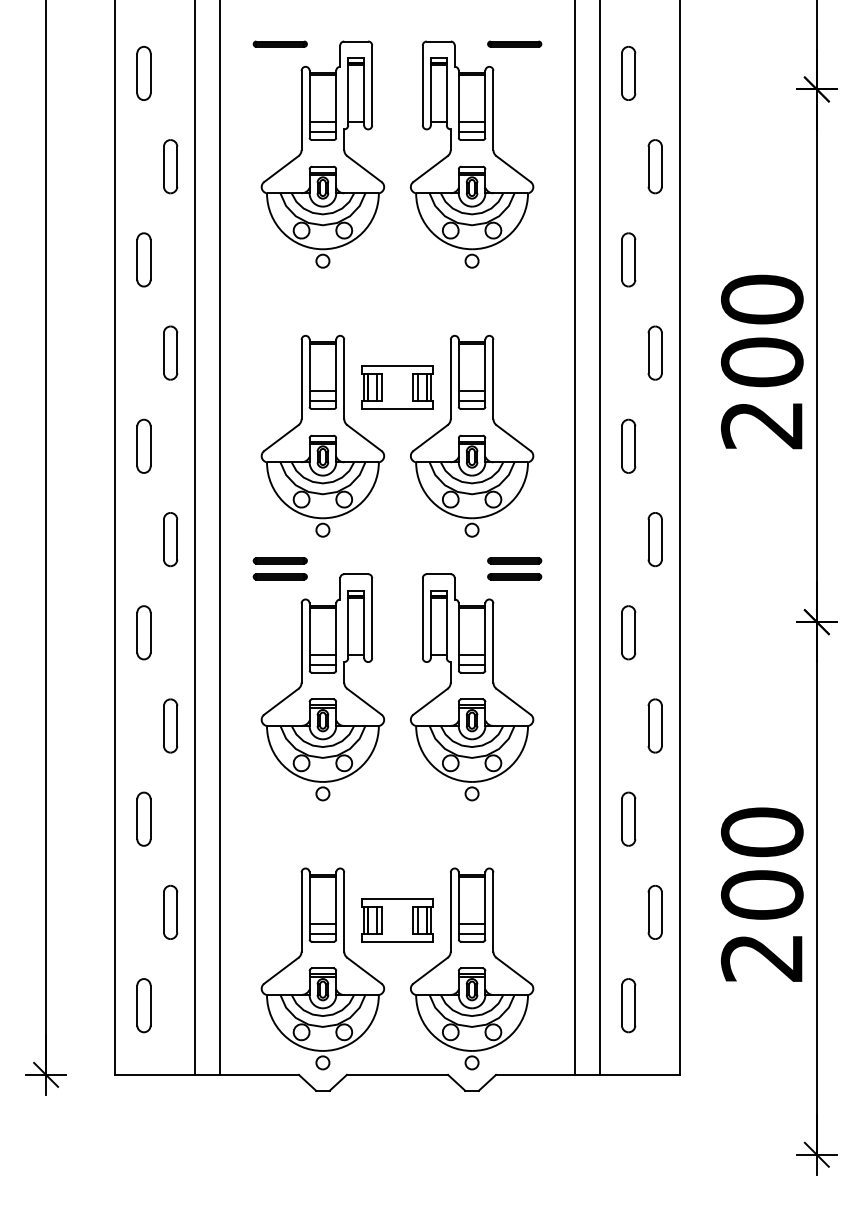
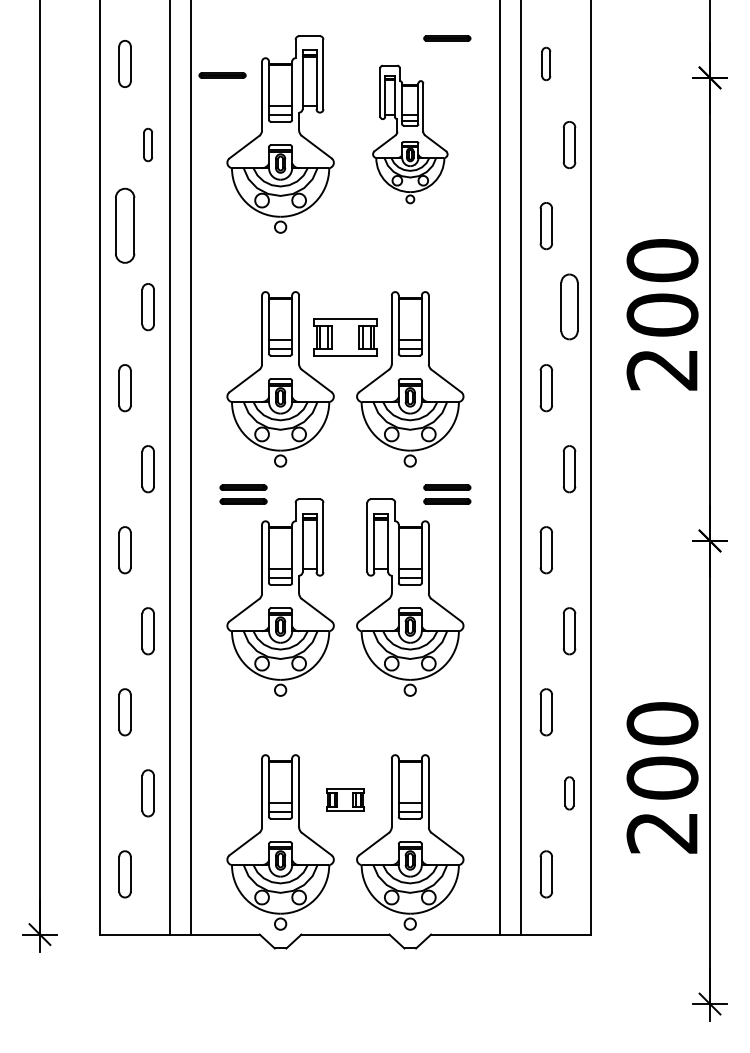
part: (280, 44) -> (222, 75), moved
part: (627, 72) -> (545, 63), size x0.7
part: (472, 154) -> (410, 134), size x0.7
part: (169, 166) -> (147, 144), size x0.7
part: (143, 260) -> (124, 226), size x1.6
part: (655, 353) -> (569, 307), size x1.4
part: (655, 912) -> (569, 793), size x0.7
part: (397, 920) -> (345, 800), size x0.6

